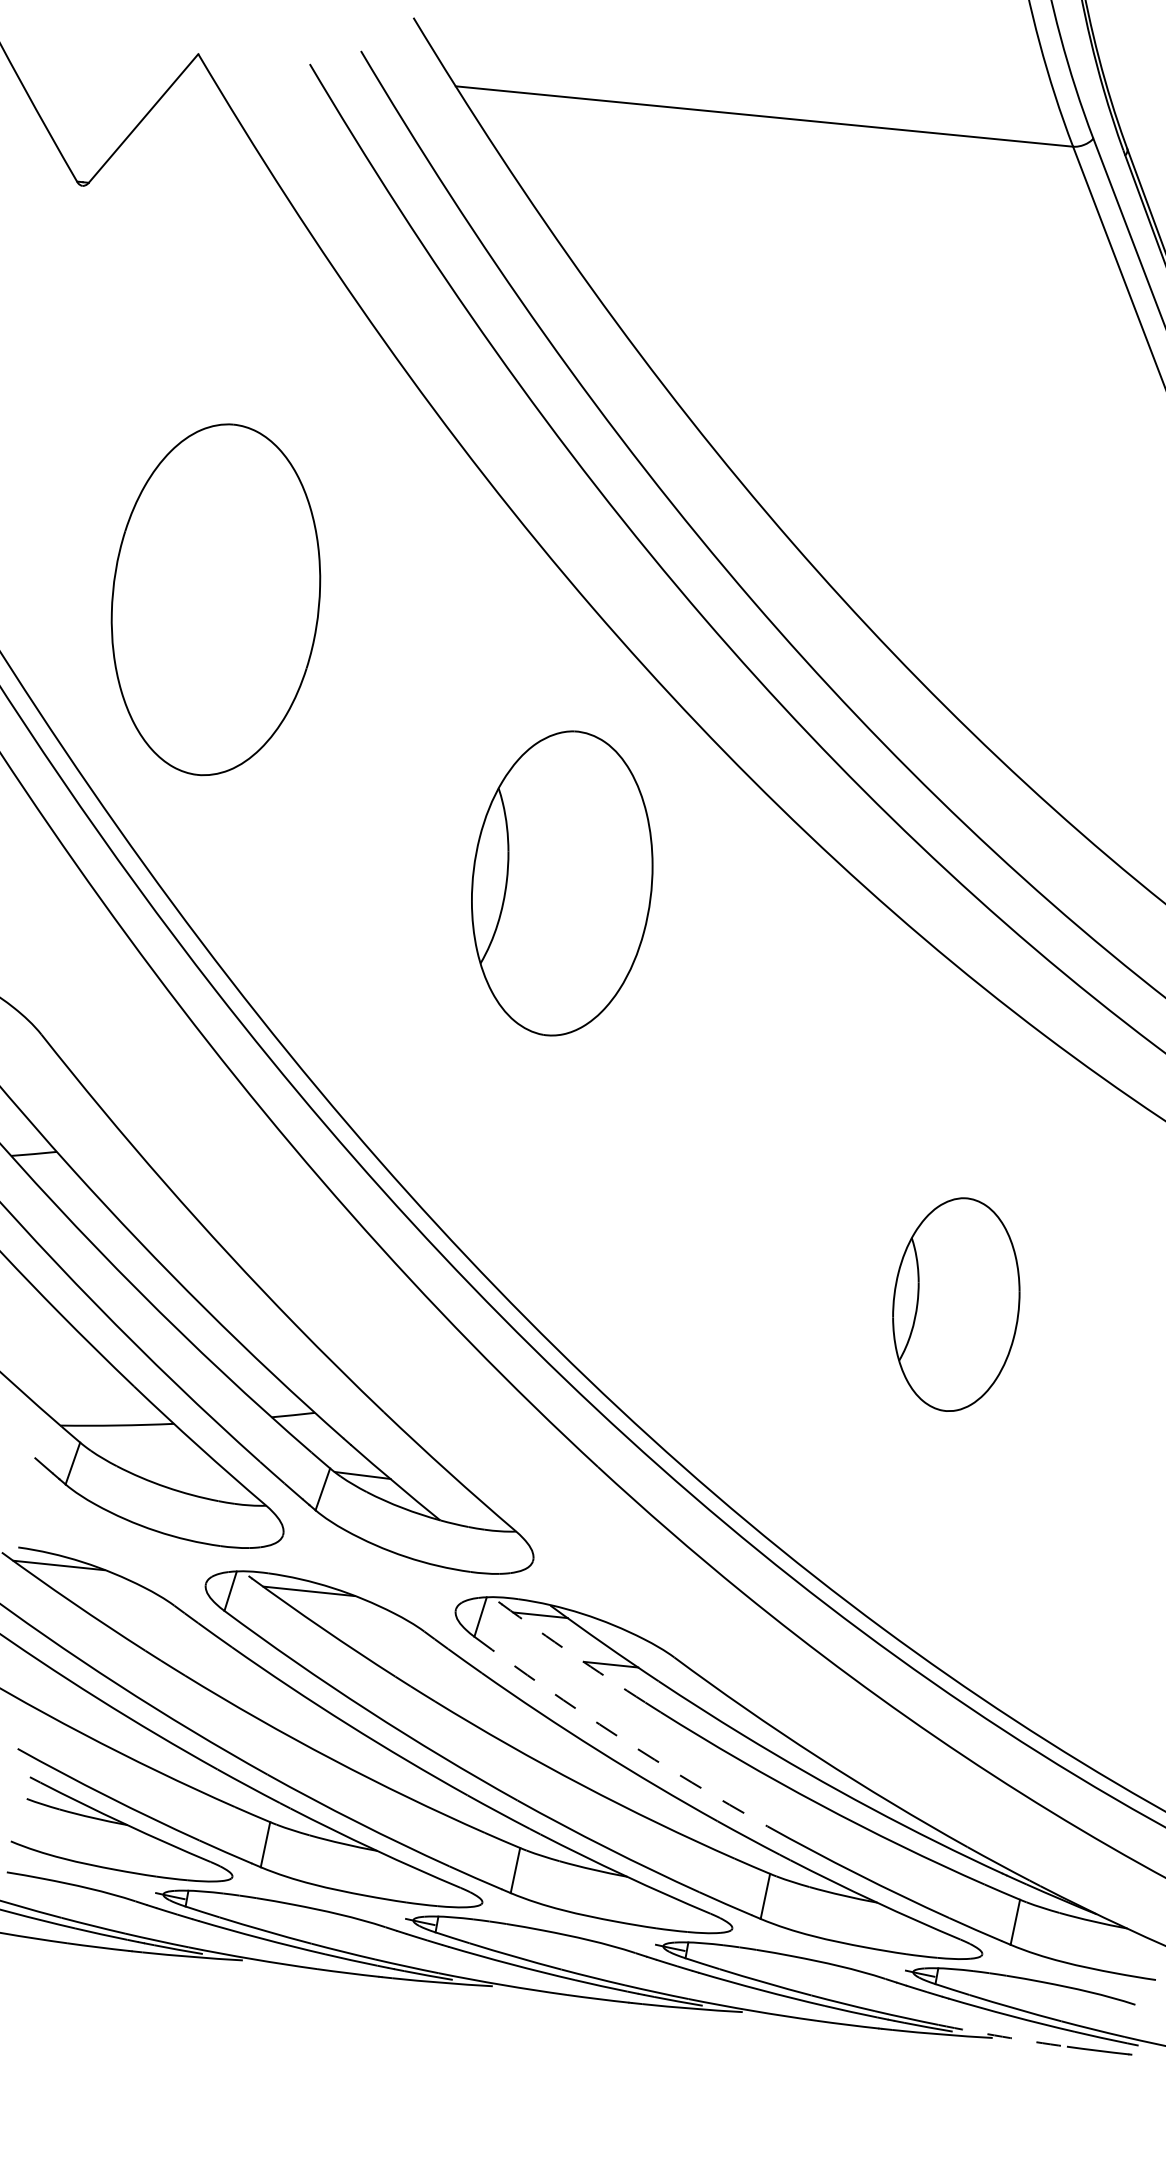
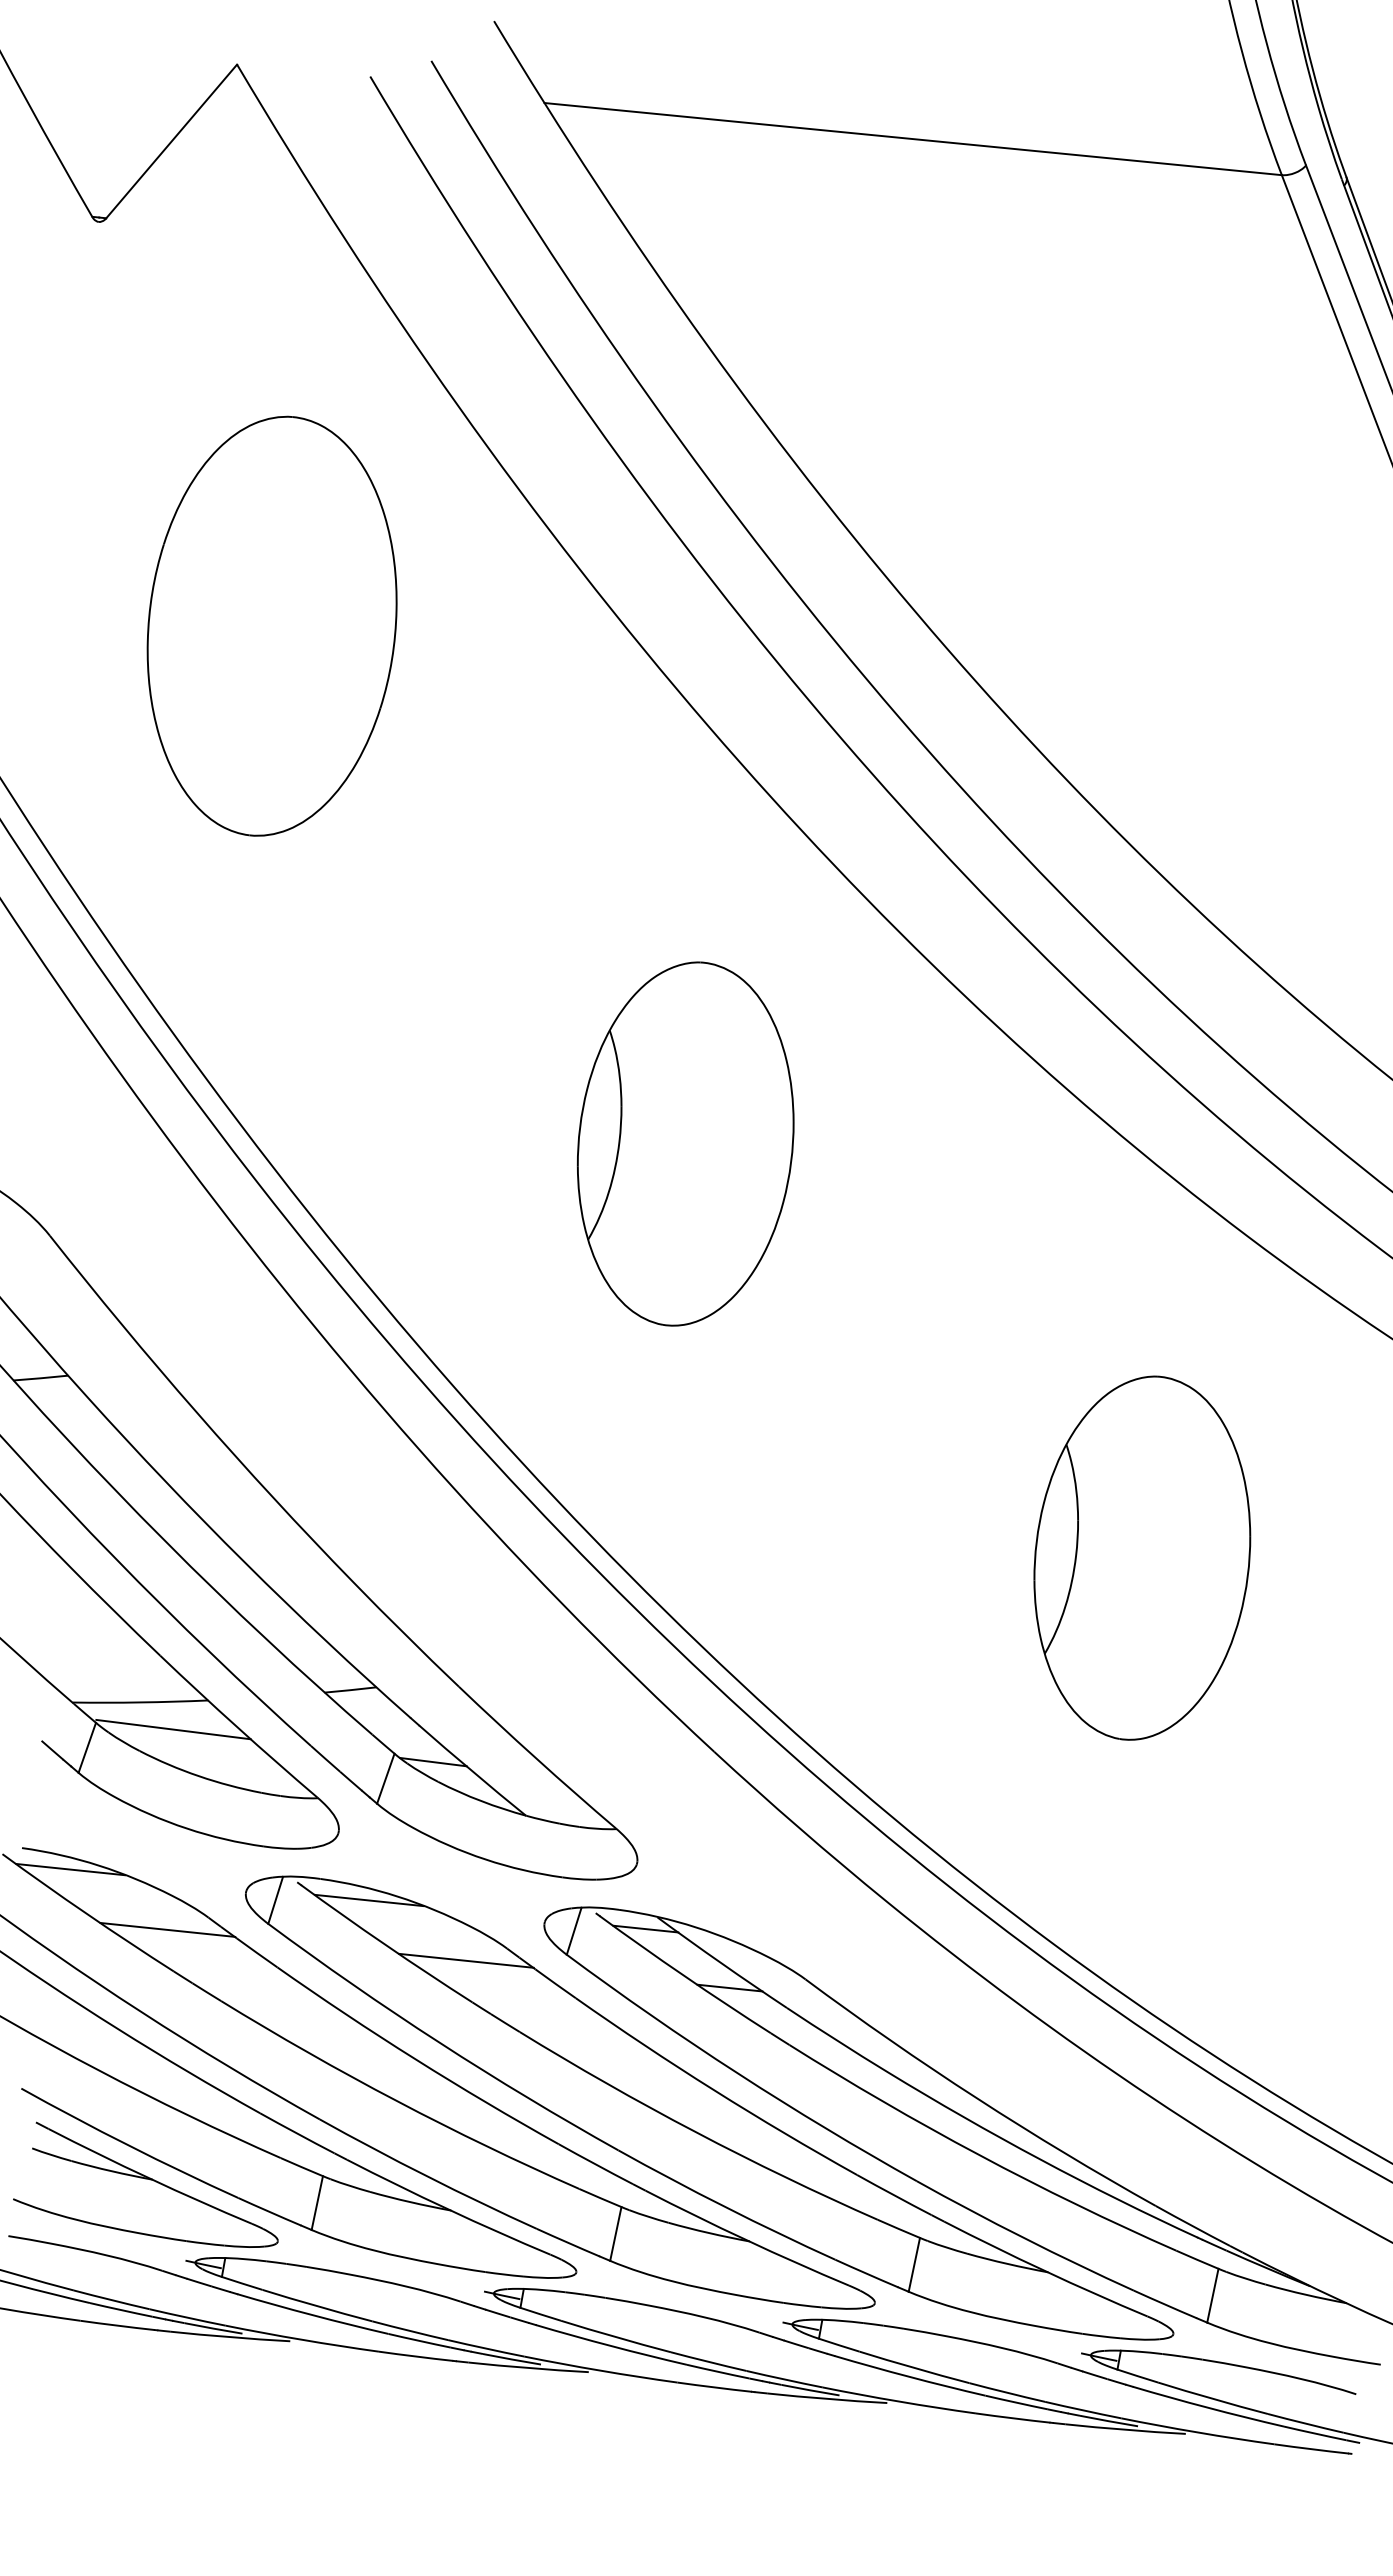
part: (215, 599) -> (271, 625), moved
part: (562, 882) -> (685, 1143), moved
part: (956, 1304) -> (1142, 1557), size x1.43
line: (145, 1448) -> (173, 1729), added
line: (140, 1615) -> (167, 1929), added
line: (390, 1641) -> (466, 1960), added
arc: (572, 1654) -> (684, 1975), dashed -> solid
arc: (618, 1736) -> (738, 2073), dashed -> solid
arc: (1002, 2036) -> (1197, 2432), dashed -> solid

